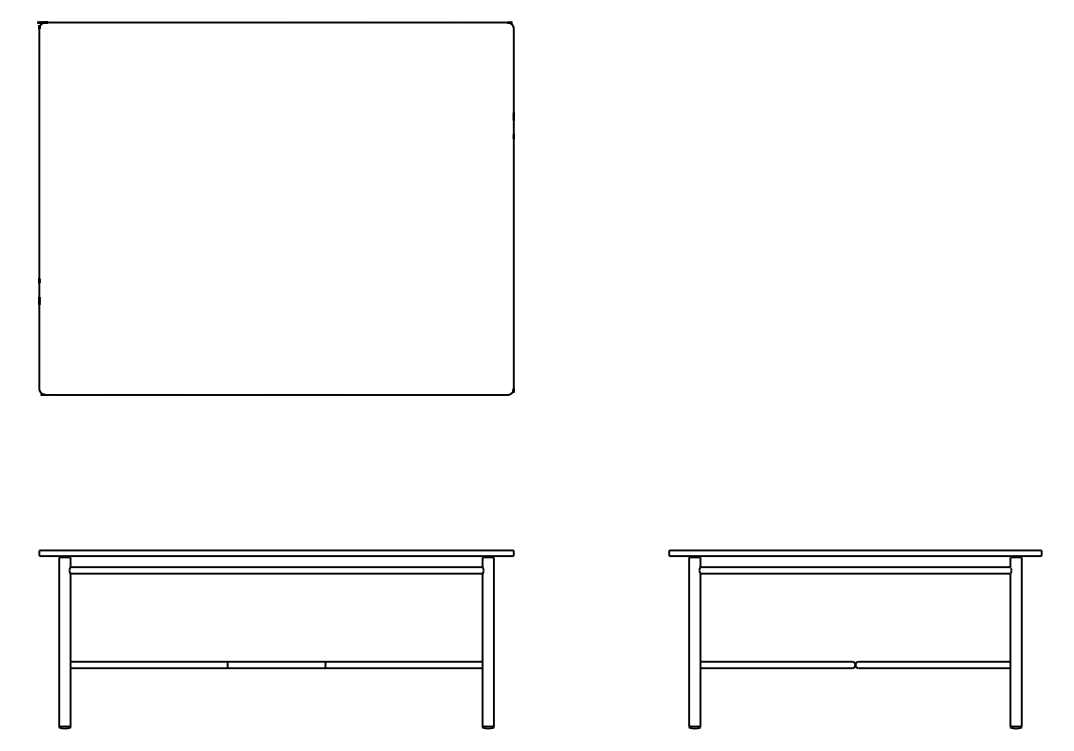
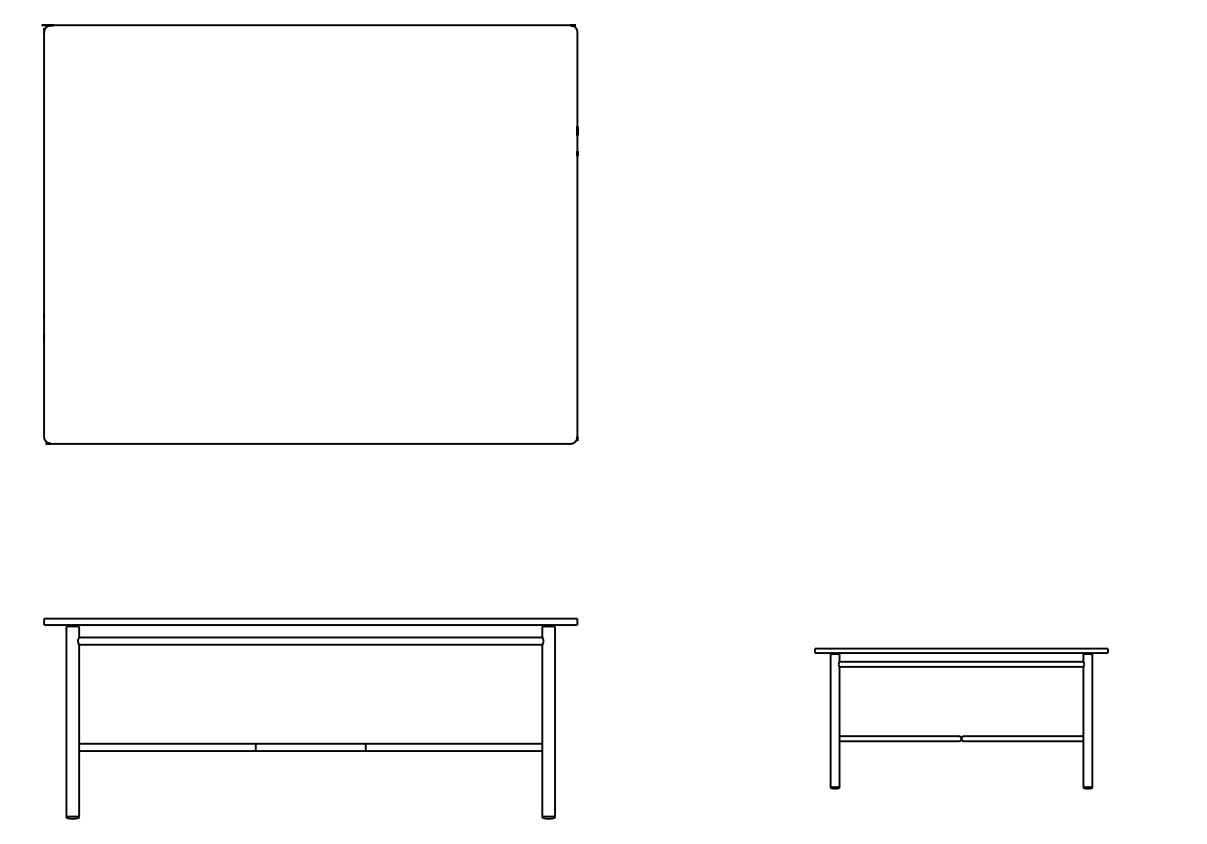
part: (855, 639) -> (961, 718), size x0.7

